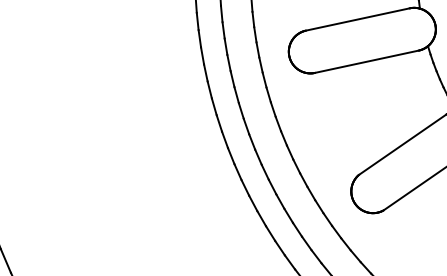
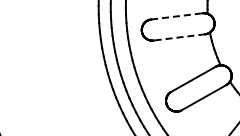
line: (359, 19) -> (177, 16), solid -> dashed
line: (364, 62) -> (178, 37), solid -> dashed

